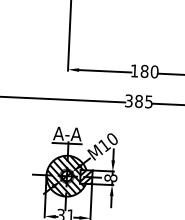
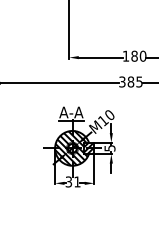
text: (110, 178) -> (109, 148), 8 -> 5

